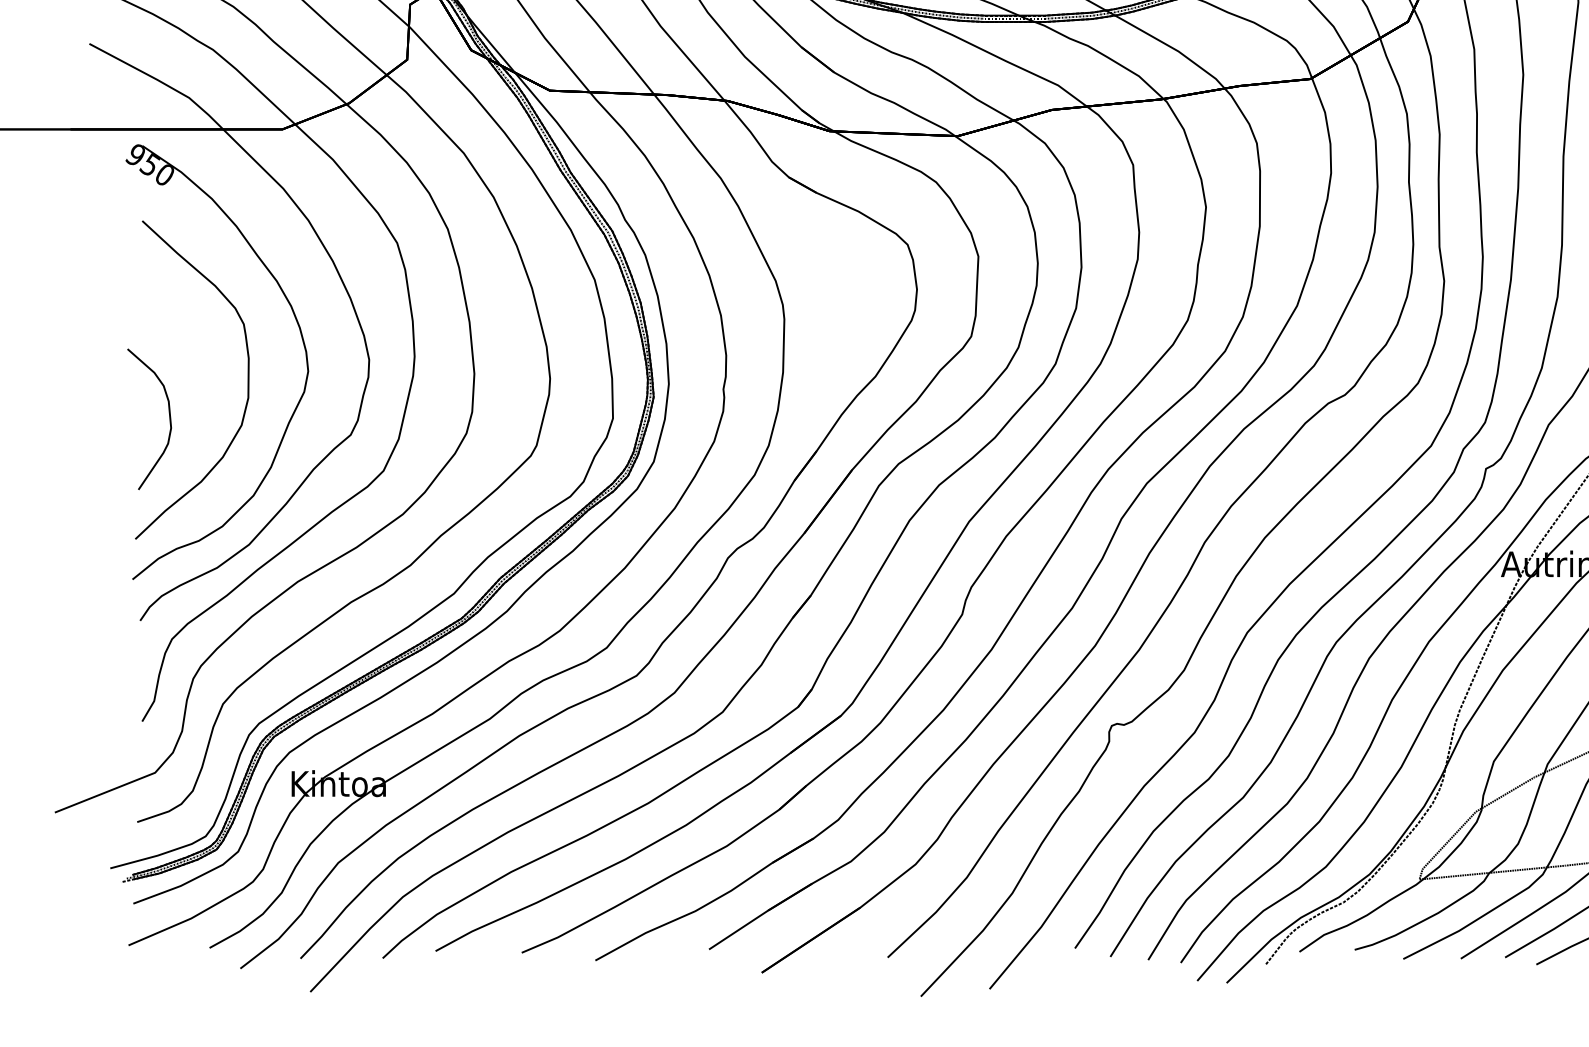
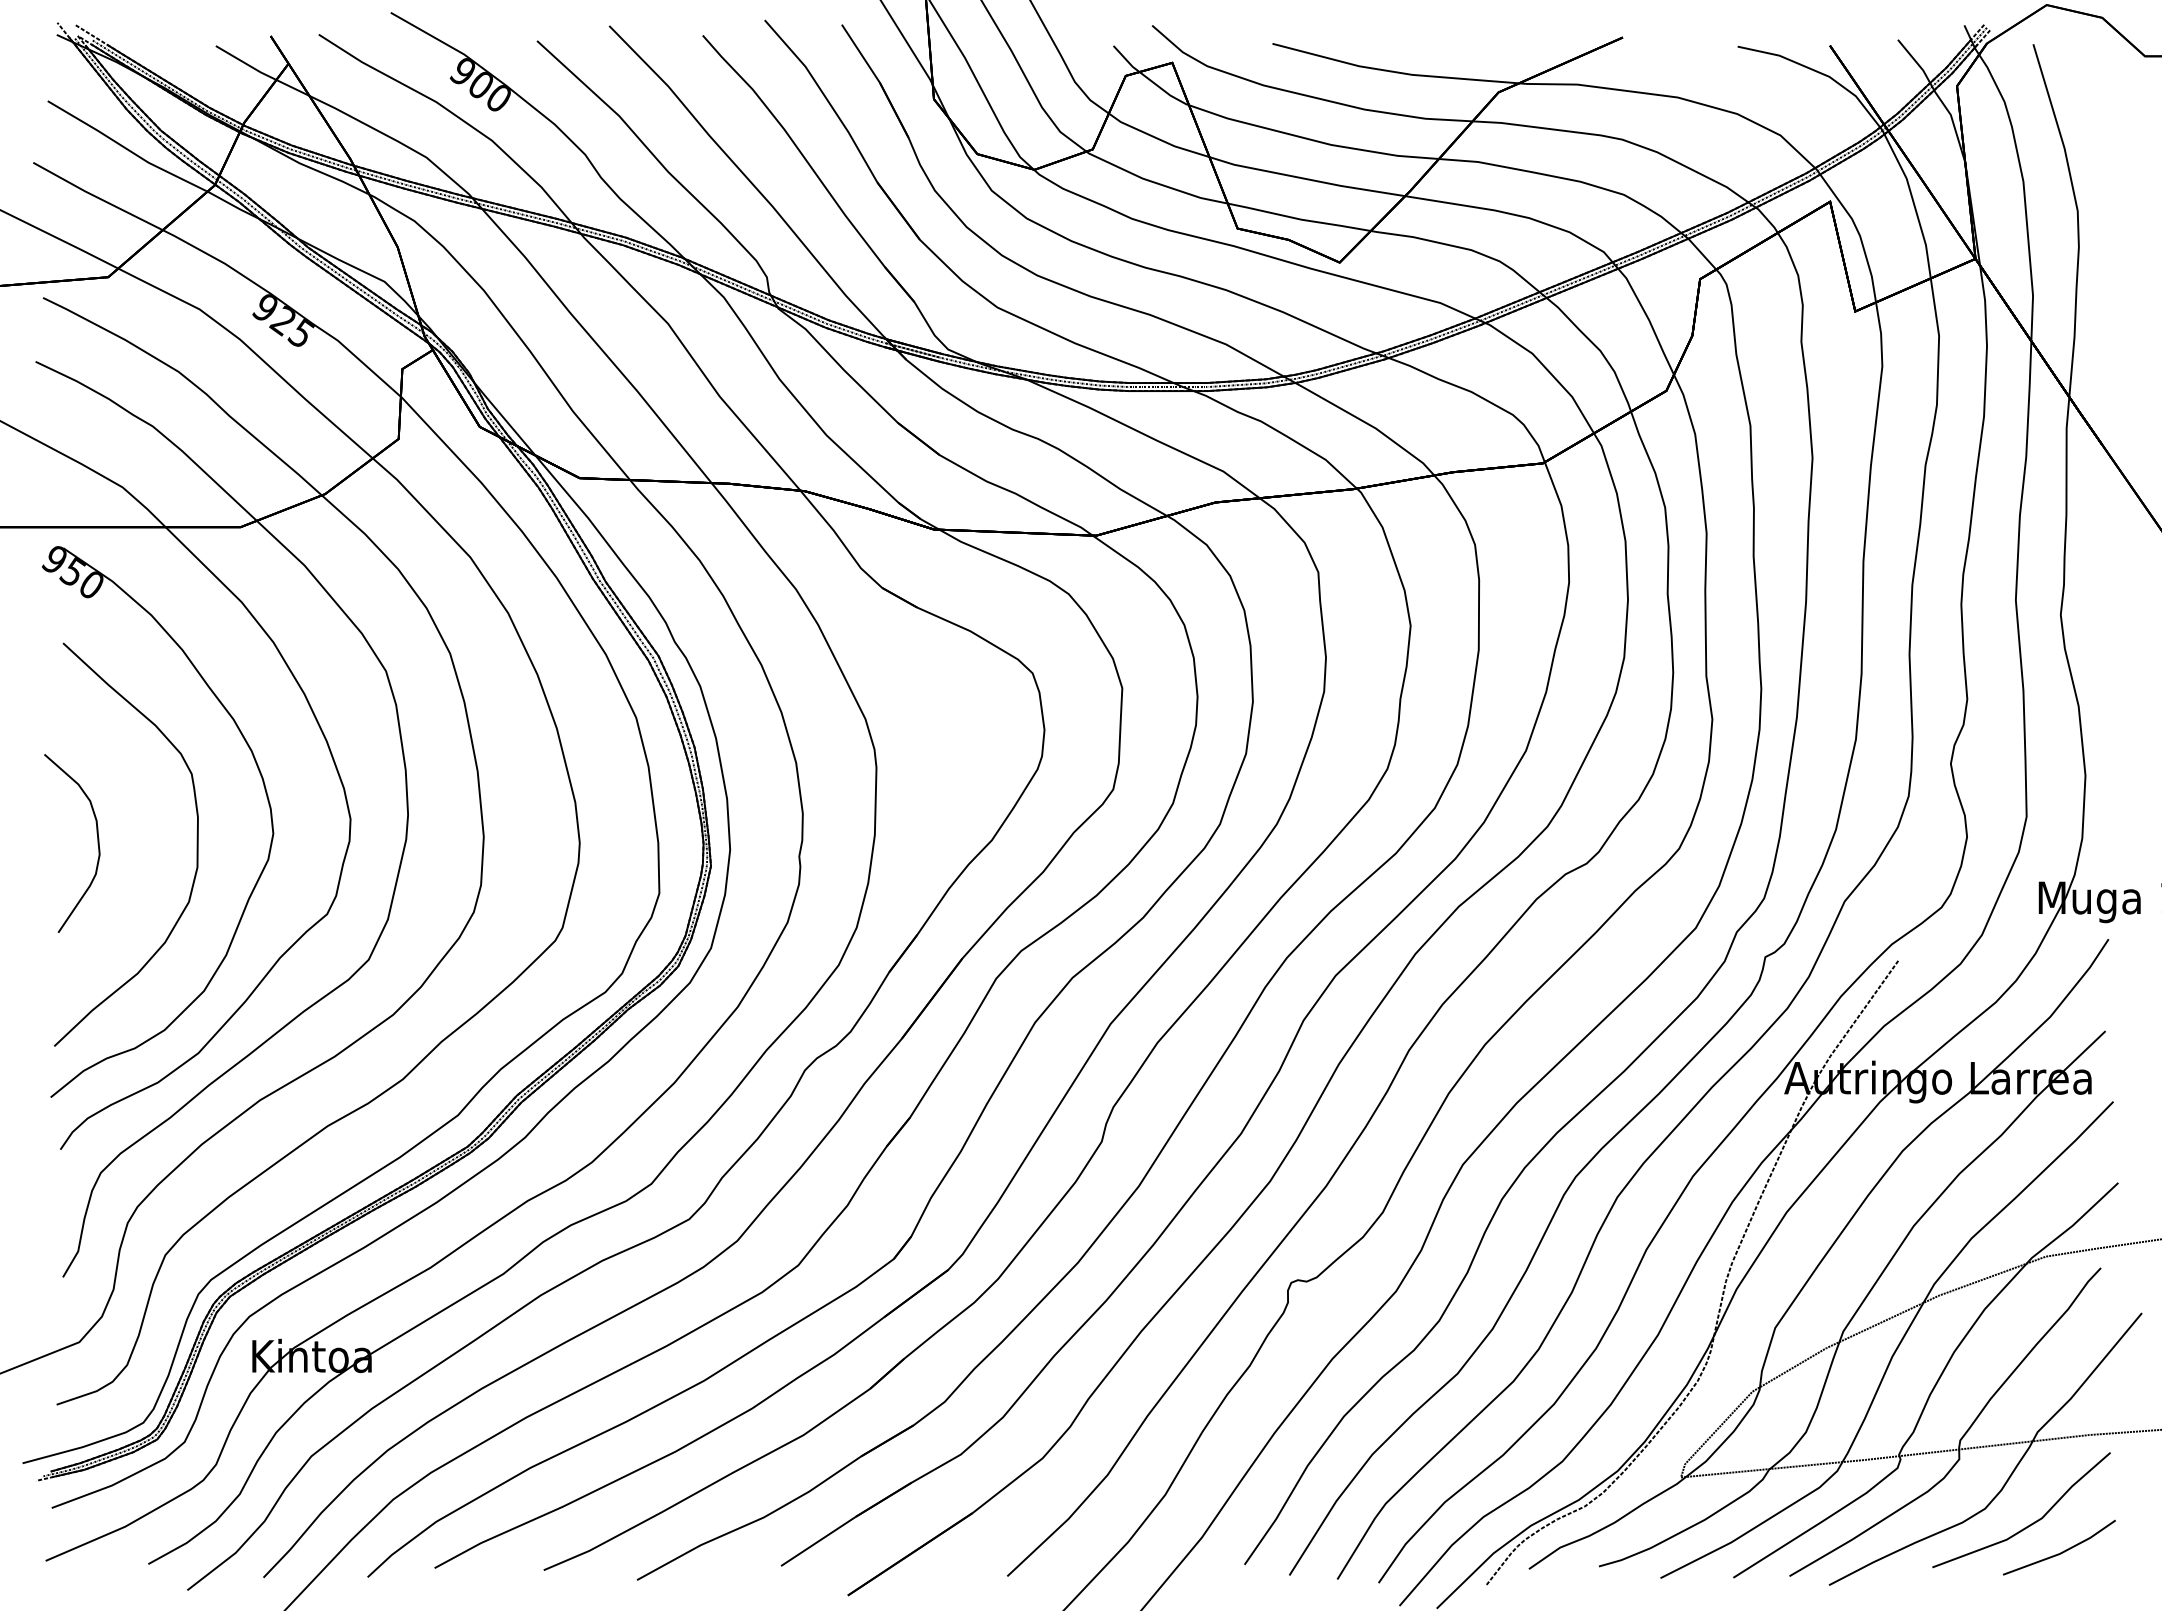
curve: (169, 419) -> (97, 843), moved

